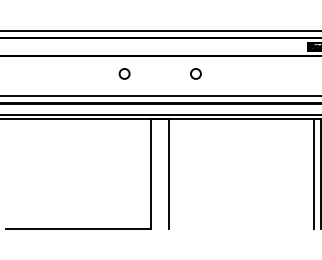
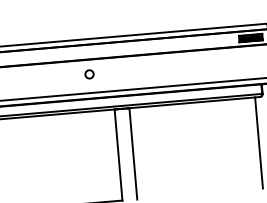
circle: (195, 73) -> (148, 69), removed
line: (313, 173) -> (253, 143), removed

